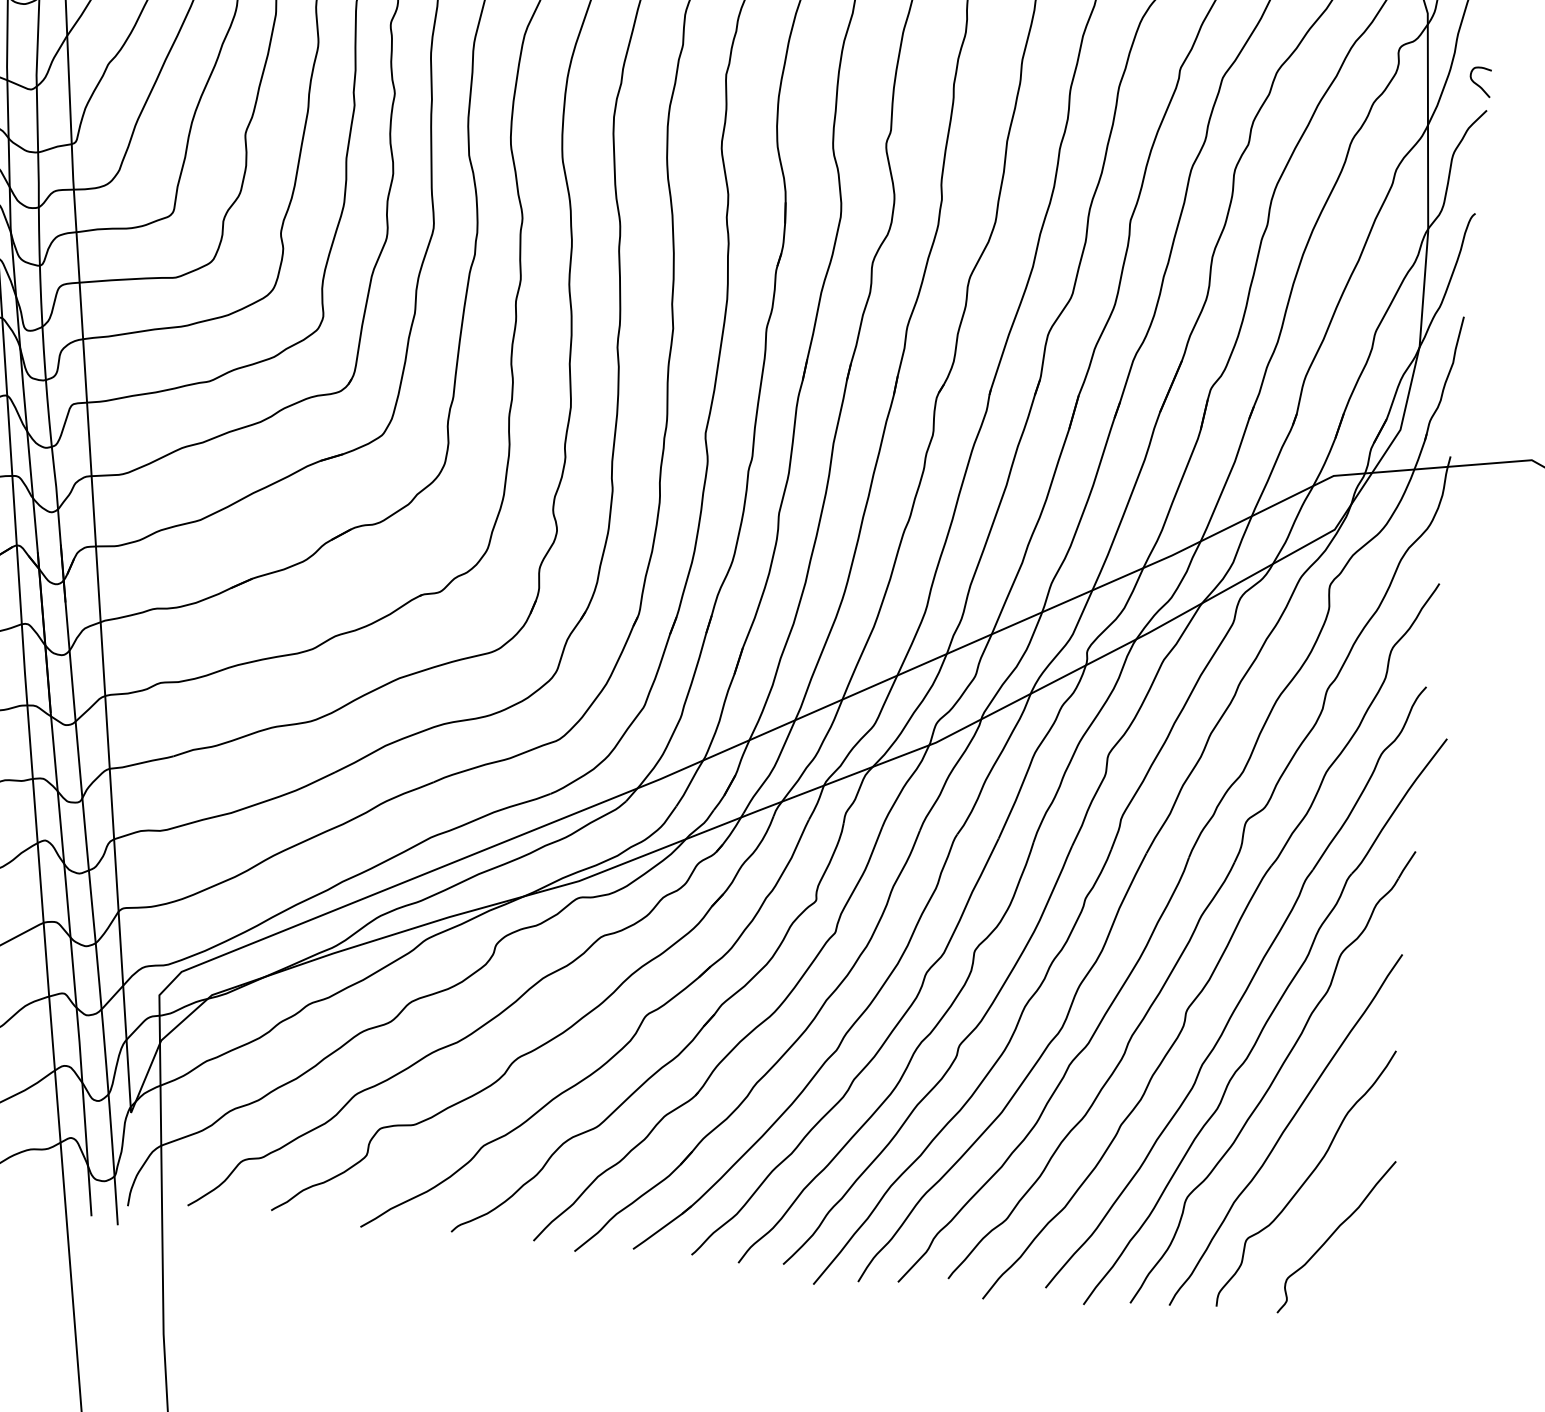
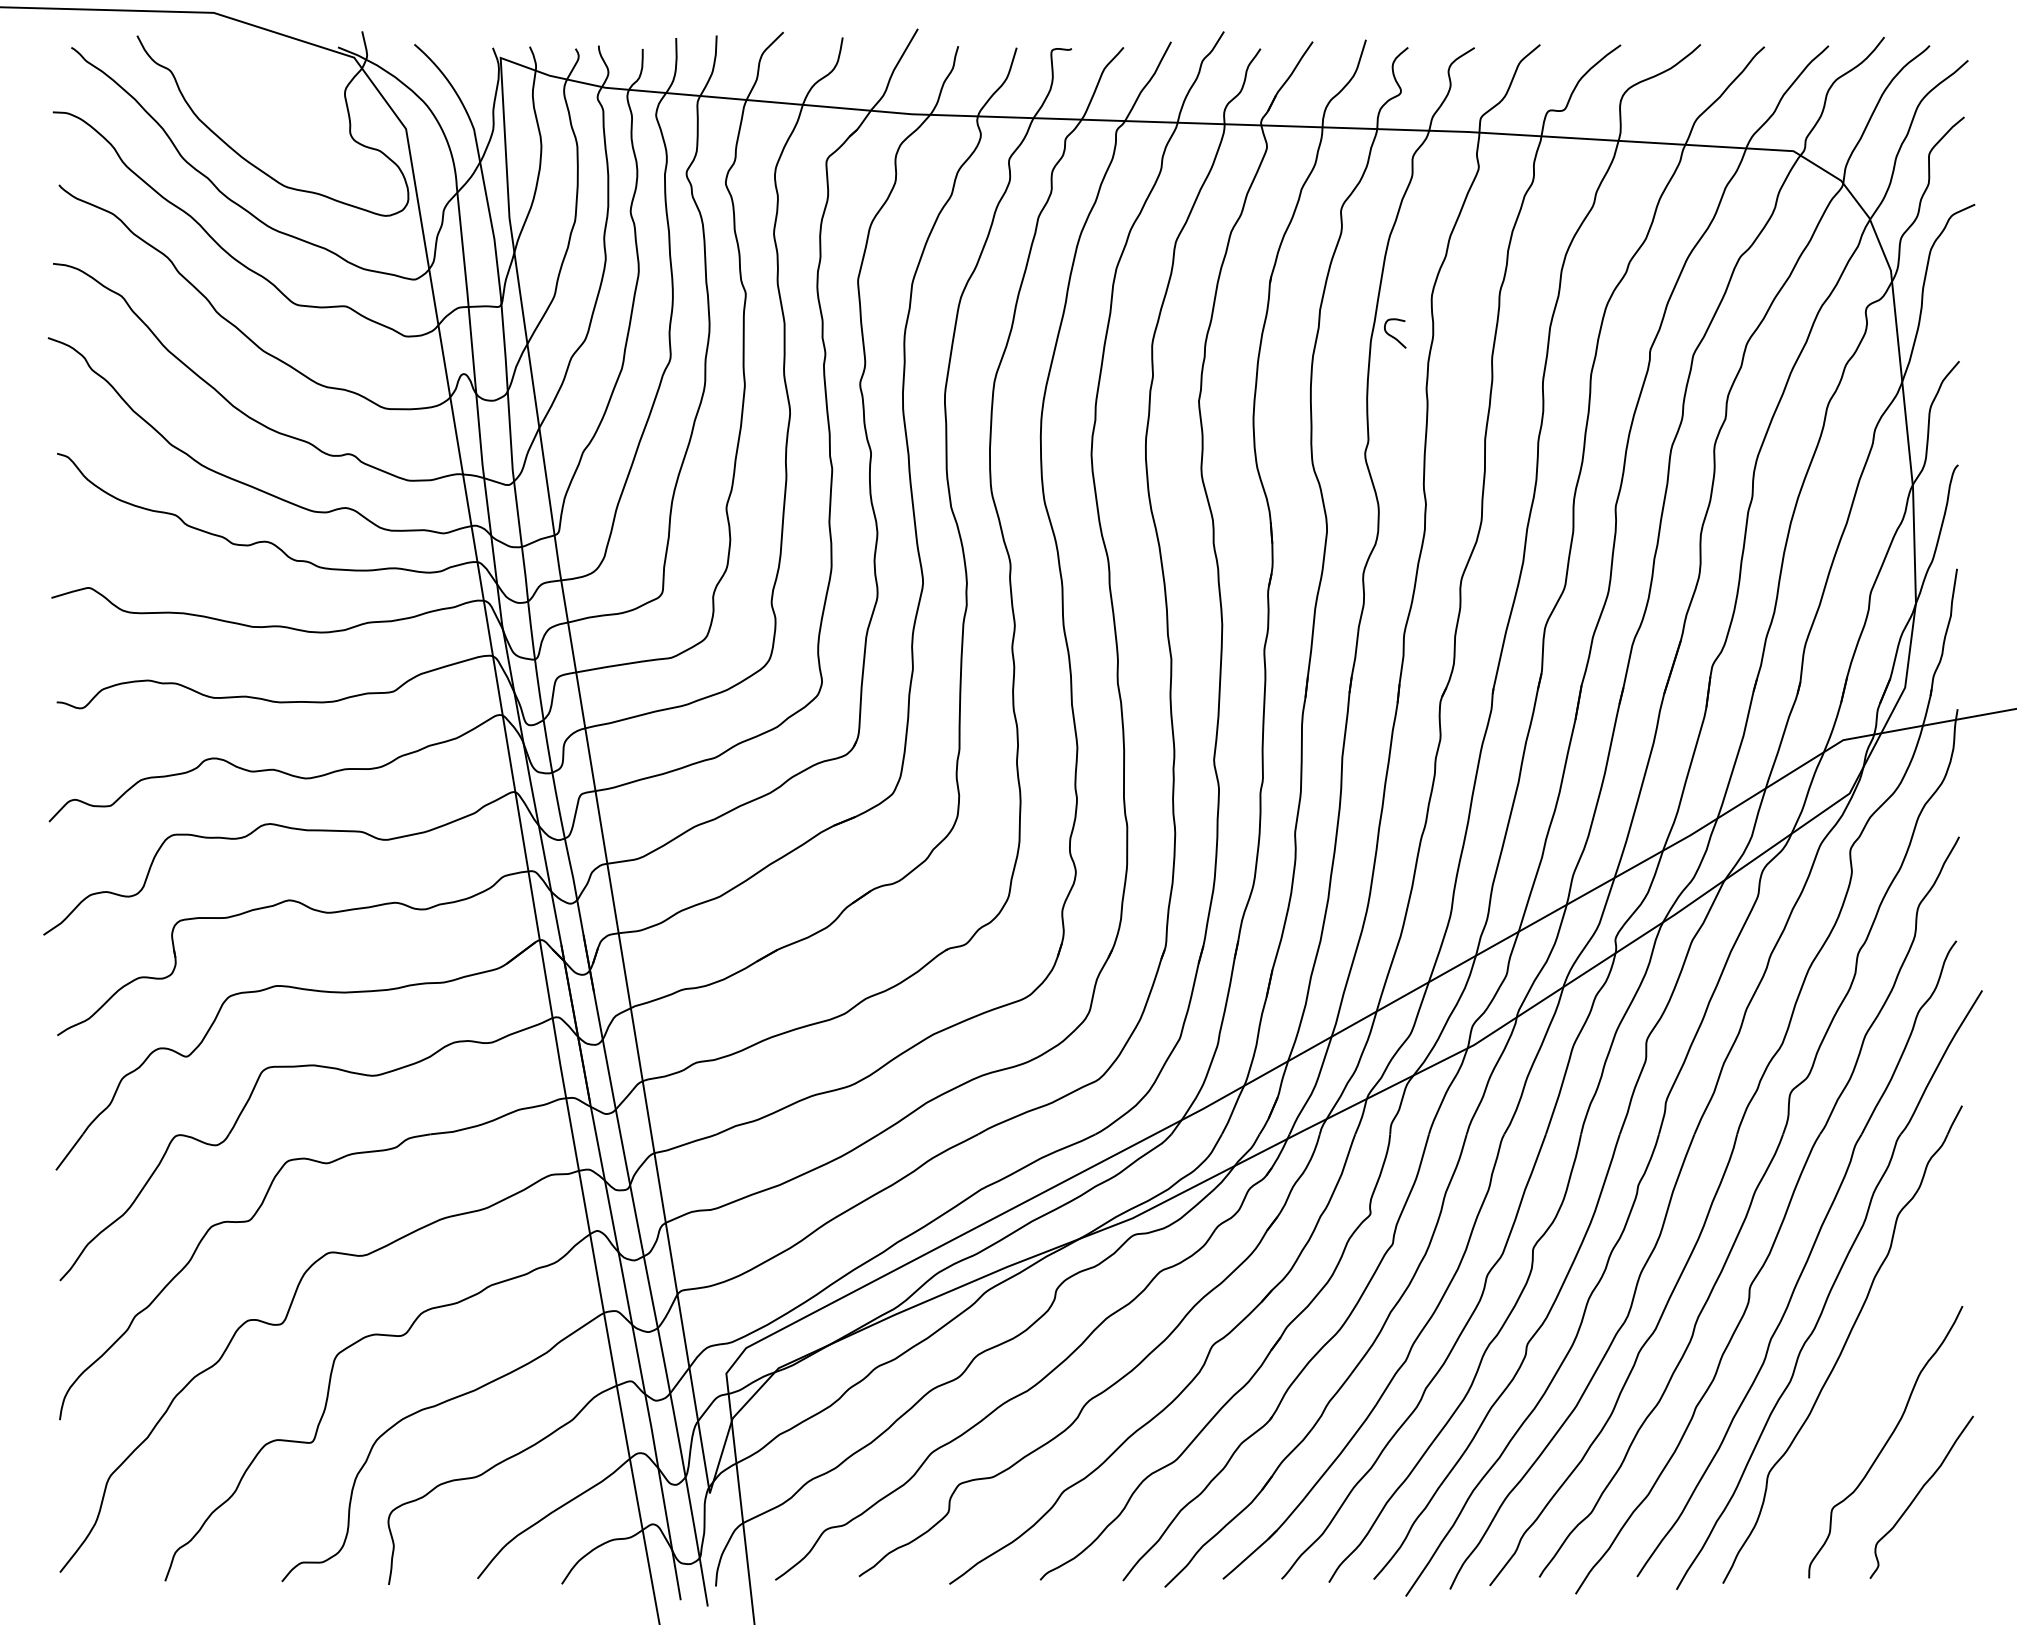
curve: (1479, 84) -> (1394, 336), moved
curve: (1285, 1129) -> (1860, 1395), removed

